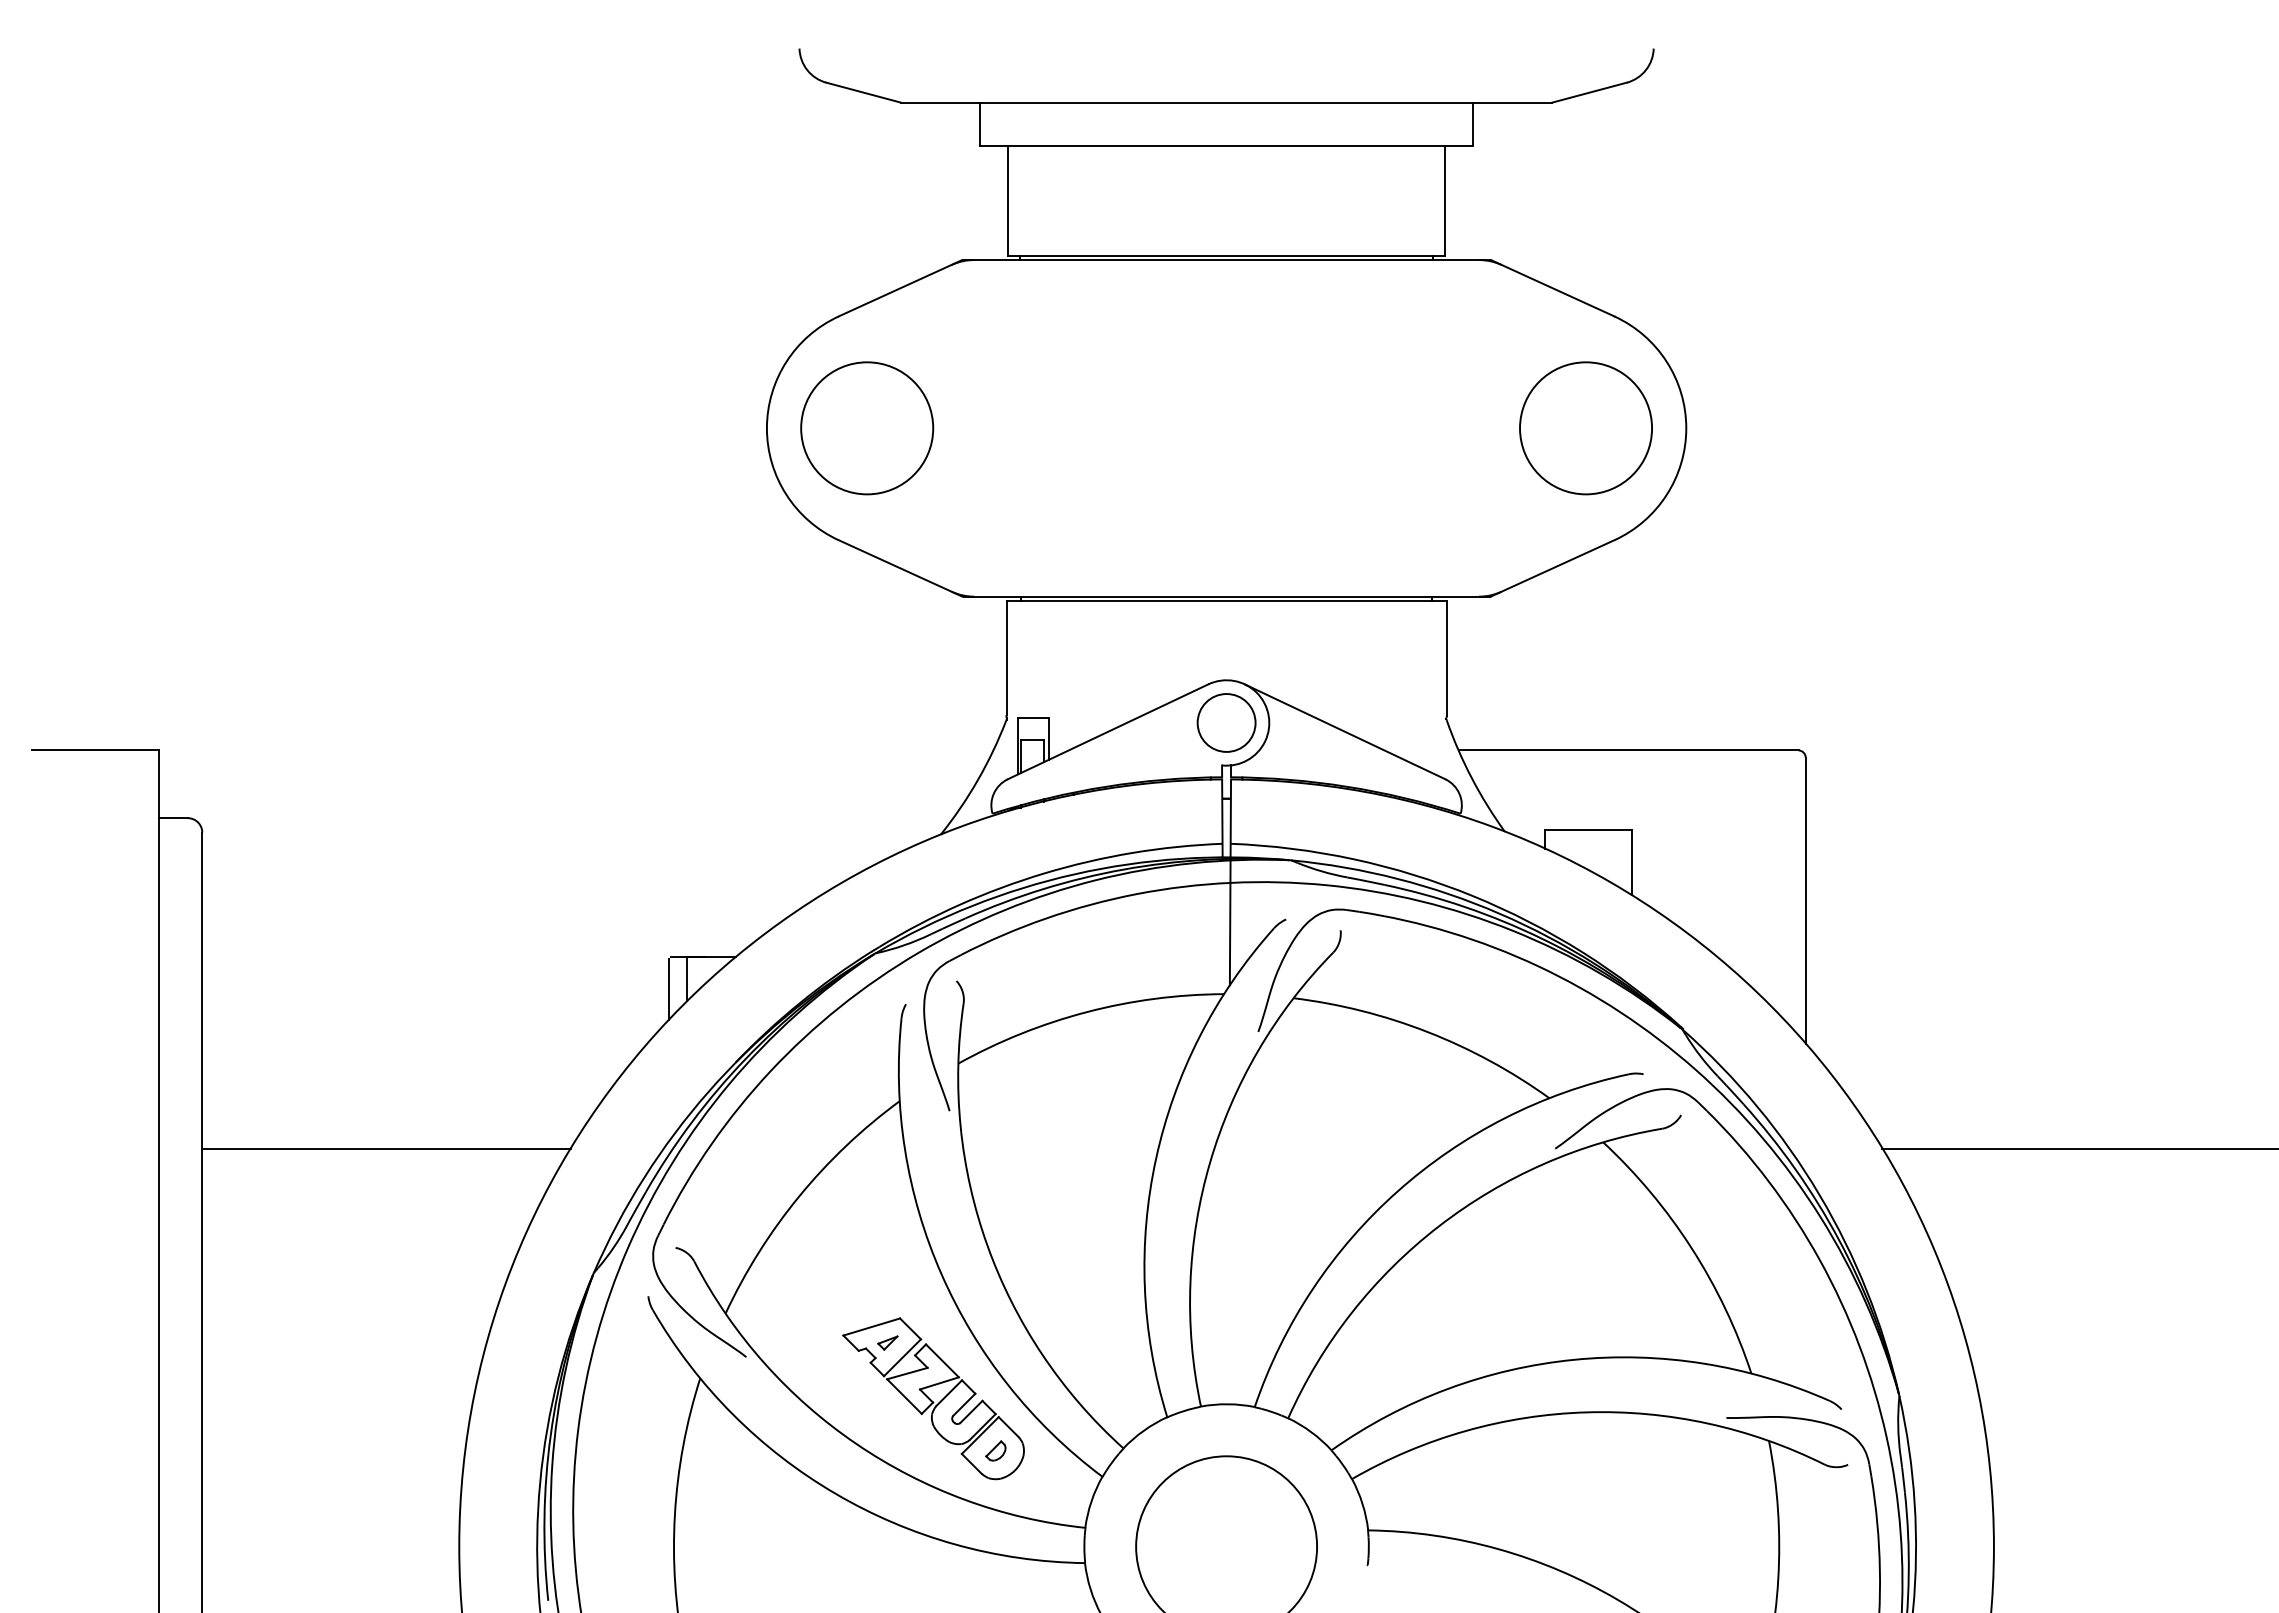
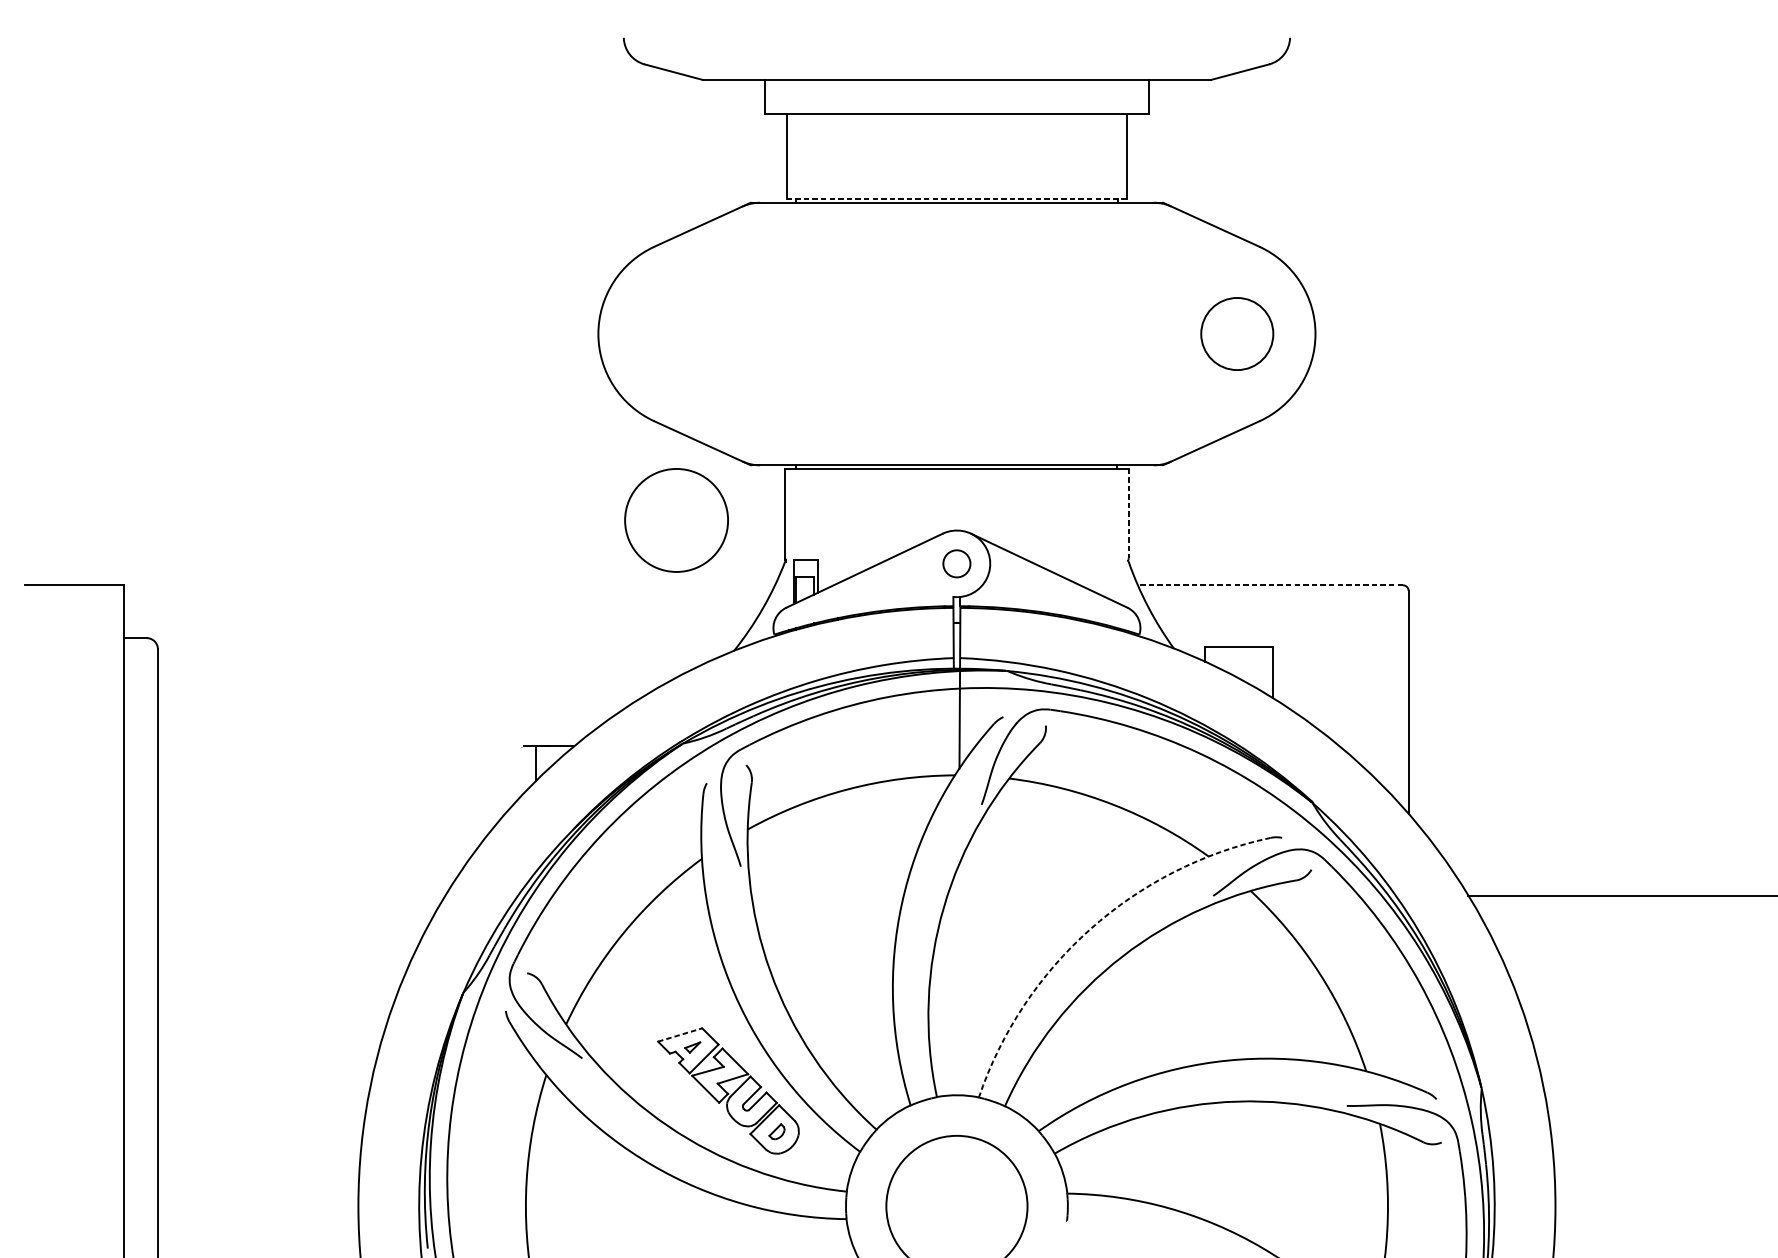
line: (1227, 255) -> (957, 199), solid -> dashed
circle: (867, 428) -> (676, 520), moved
circle: (1586, 428) -> (1237, 334), size x0.7
line: (1446, 658) -> (1128, 513), solid -> dashed
circle: (1226, 722) -> (956, 563), size x0.6
line: (1629, 750) -> (1271, 585), solid -> dashed
line: (669, 988) -> (522, 770), removed
line: (386, 1148) -> (301, 895), removed
arc: (1397, 1191) -> (1090, 929), solid -> dashed
line: (871, 1327) -> (679, 1035), solid -> dashed

